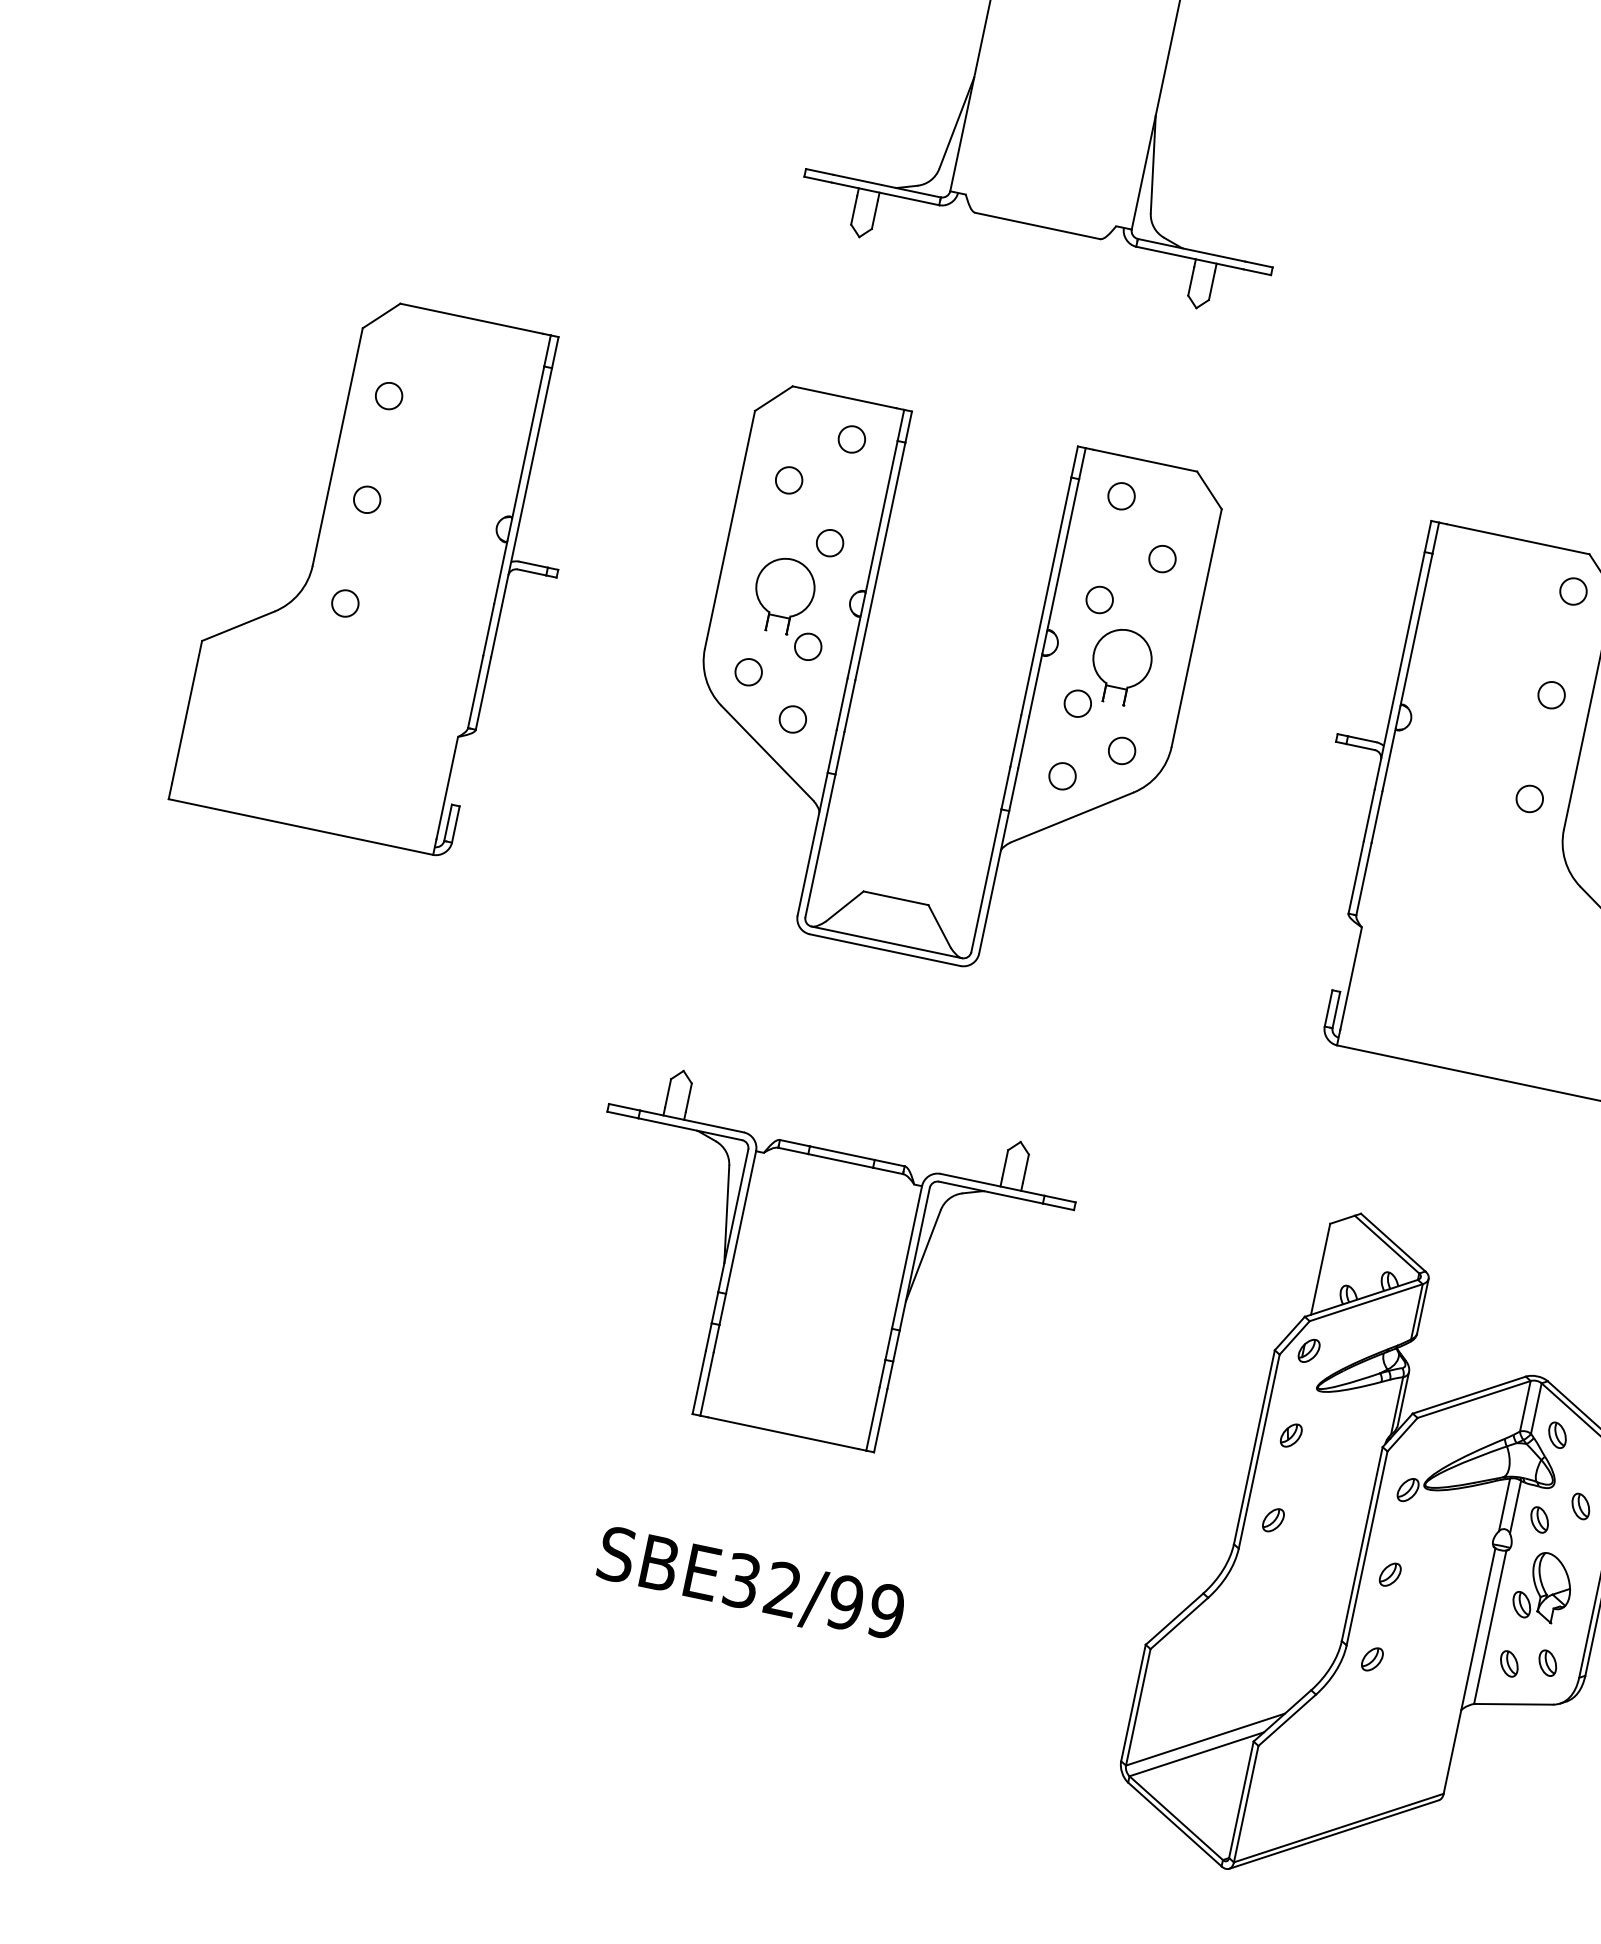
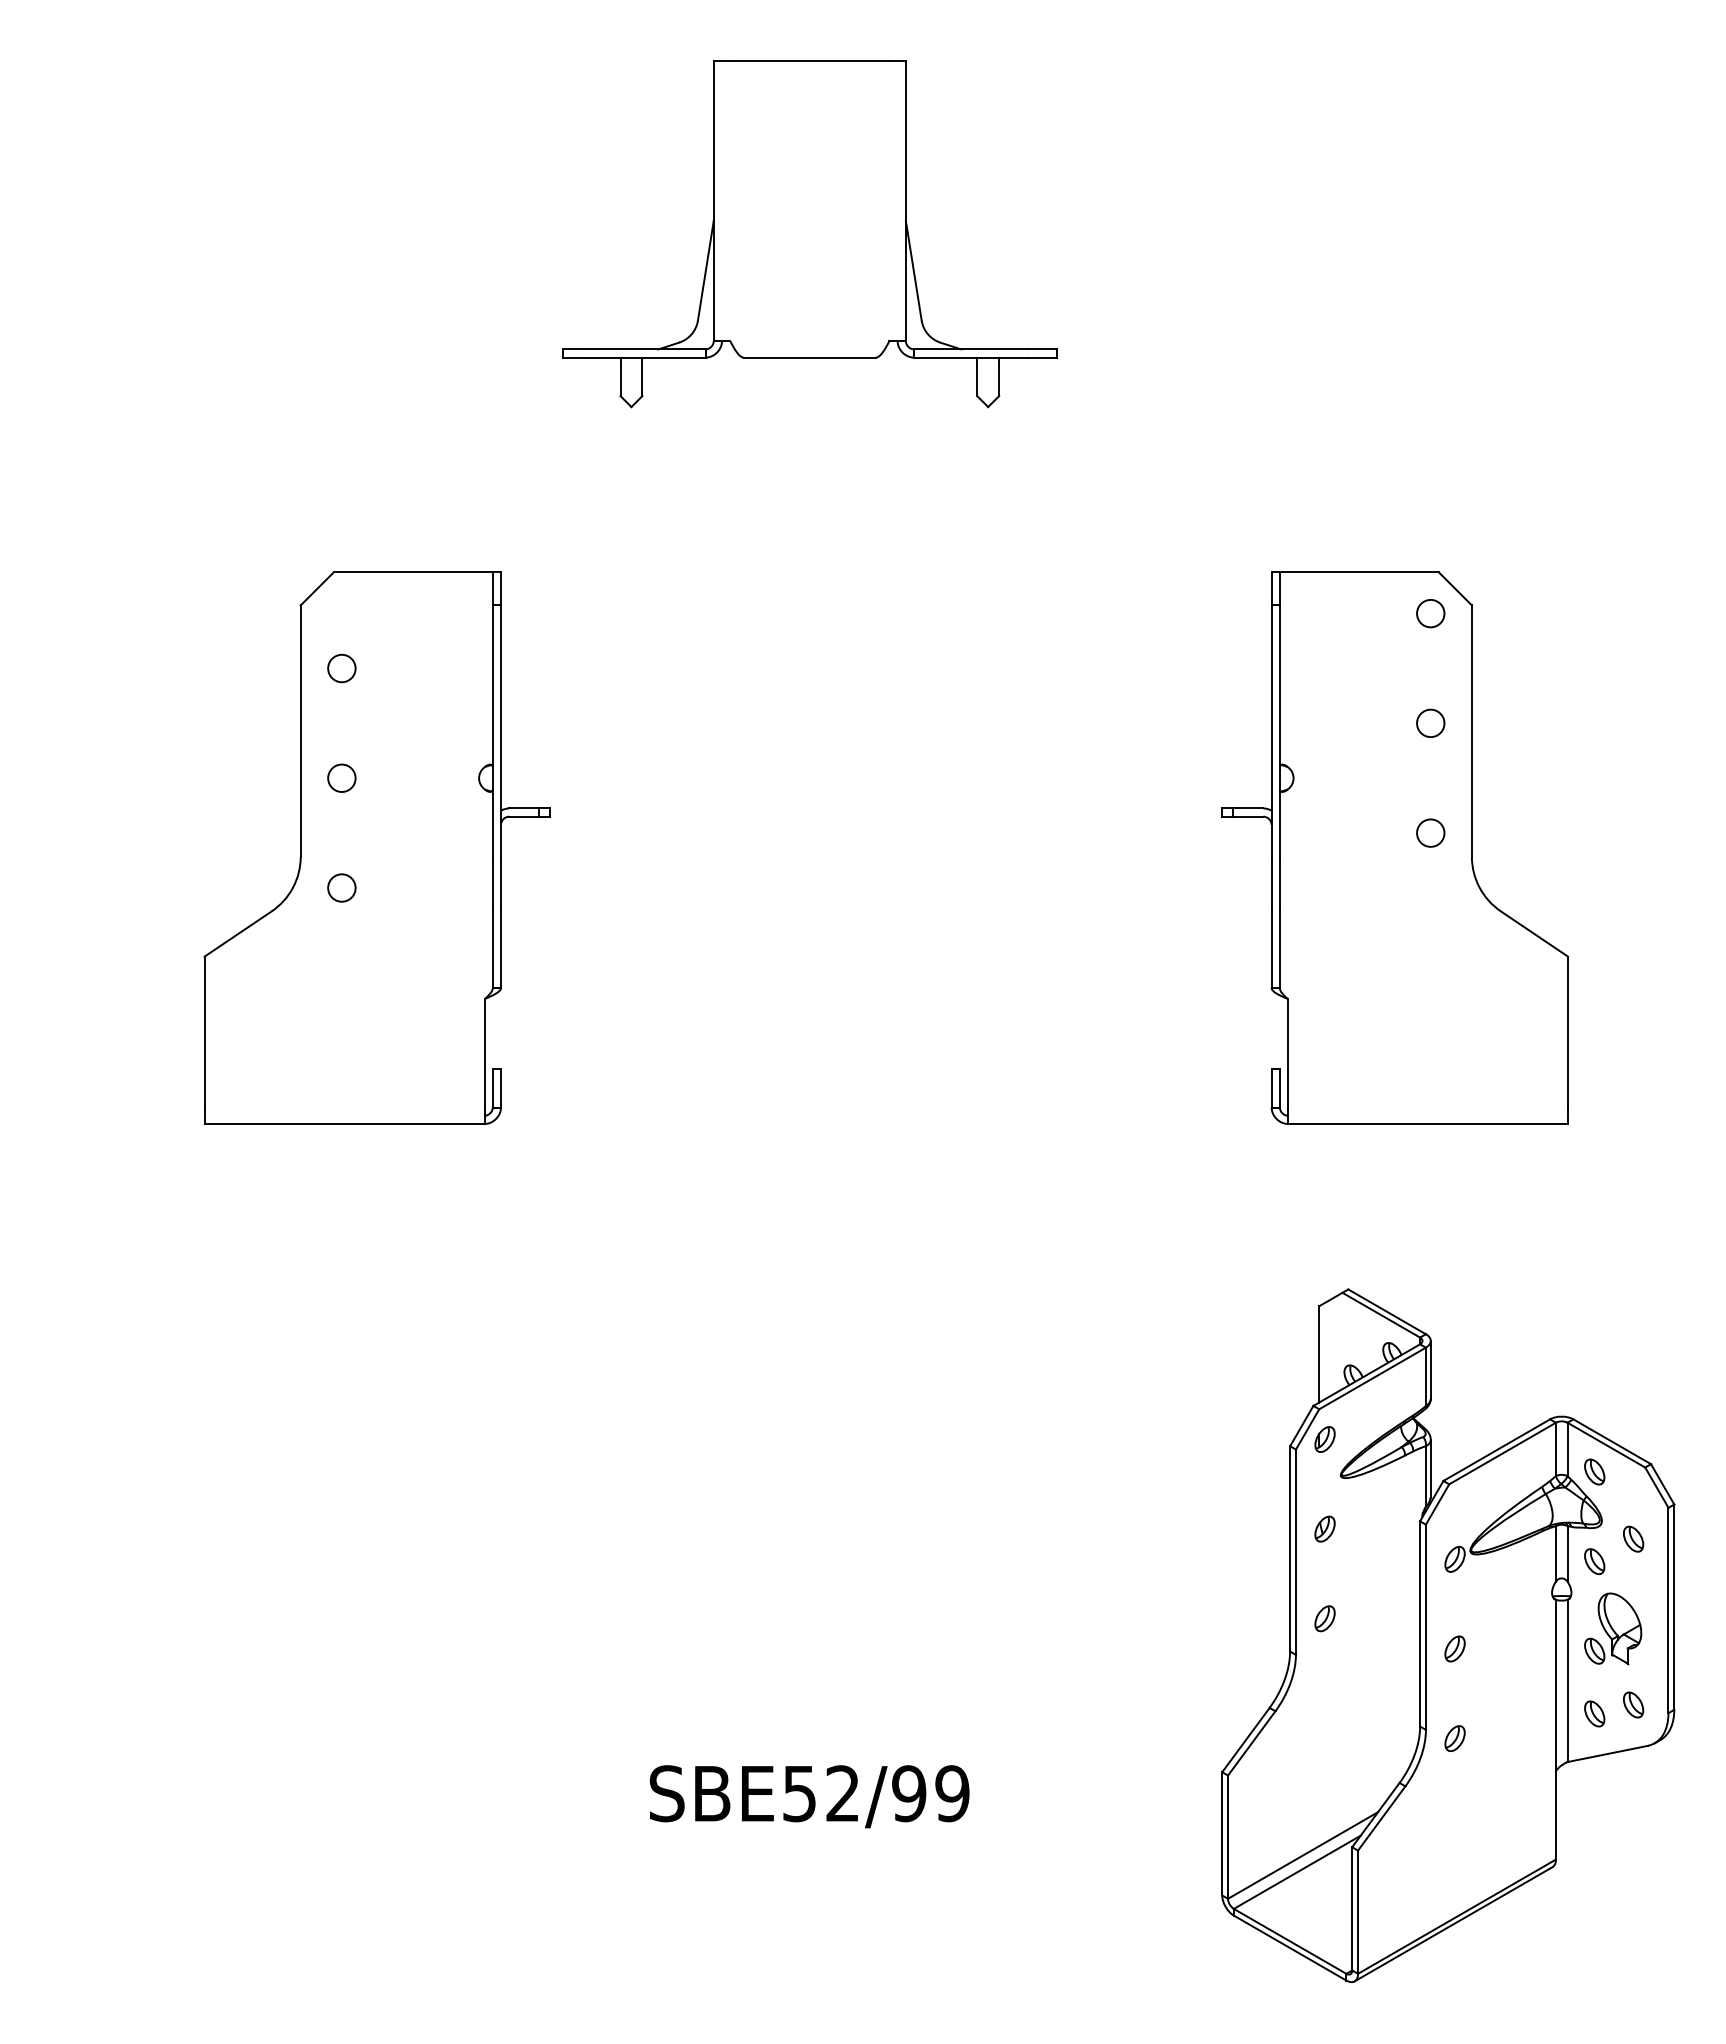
part: (386, 572) -> (376, 847), moved
part: (857, 671) -> (722, 847), removed
part: (817, 1269) -> (809, 1461), removed
text: (742, 1580) -> (799, 1793), SBE32/99 -> SBE52/99

